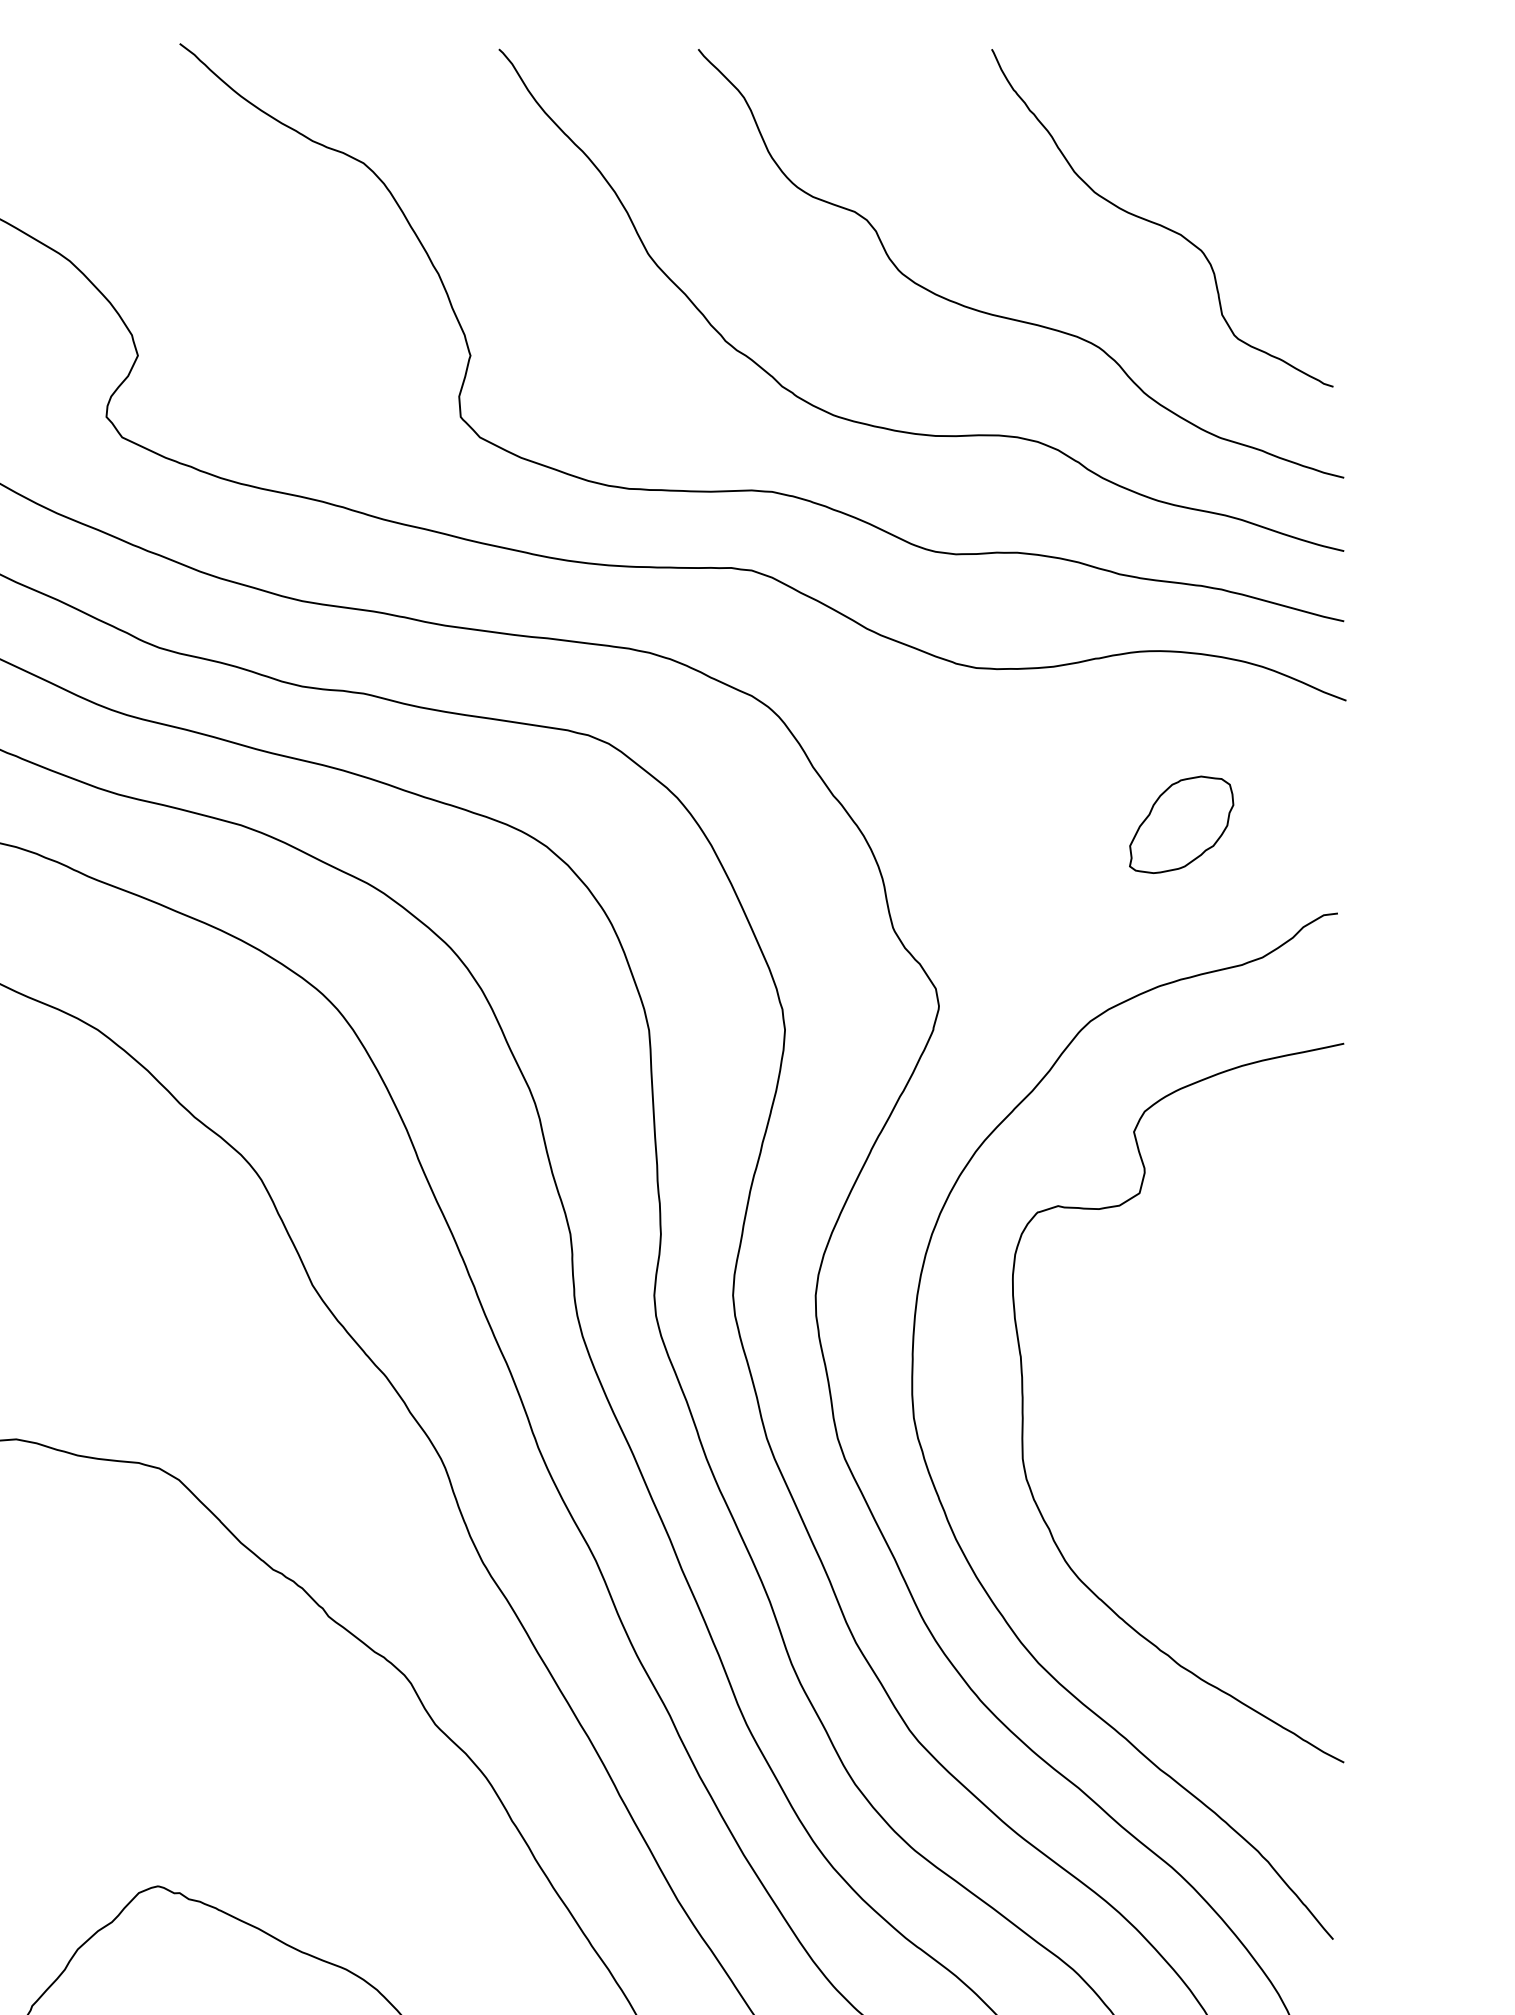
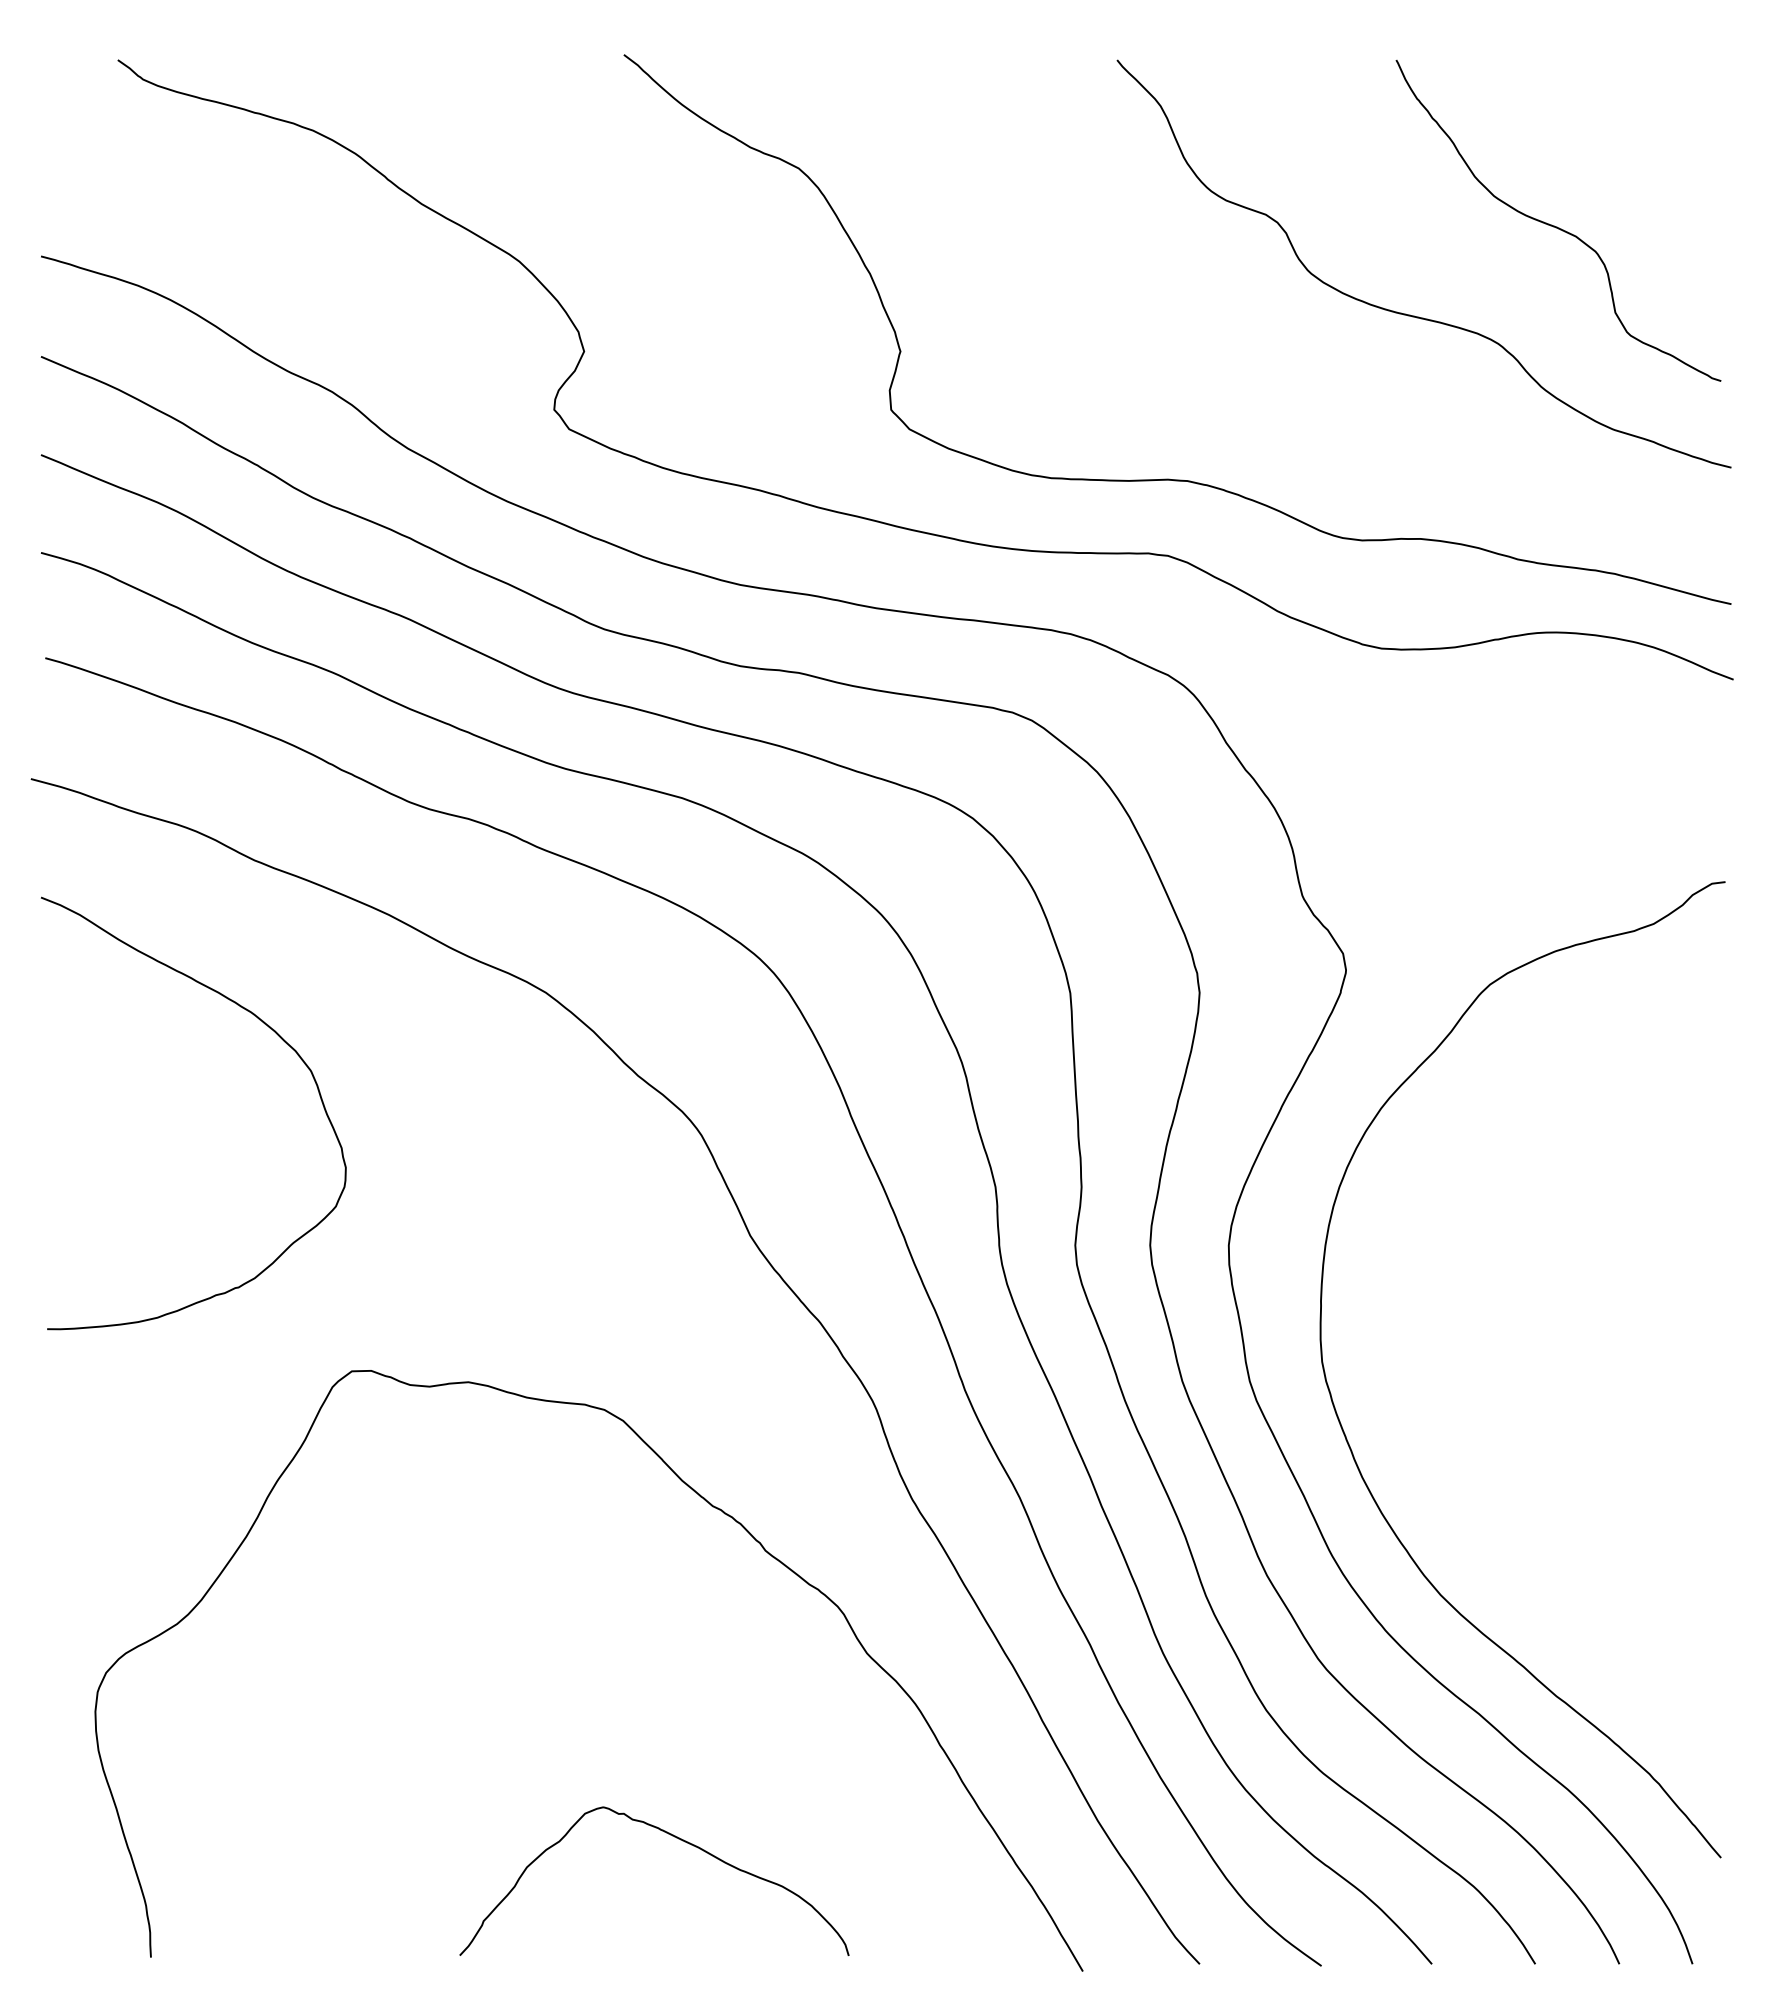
curve: (900, 430) -> (1309, 422), removed
part: (1181, 824) -> (1576, 797), removed
curve: (1023, 1402) -> (1426, 1347), removed

